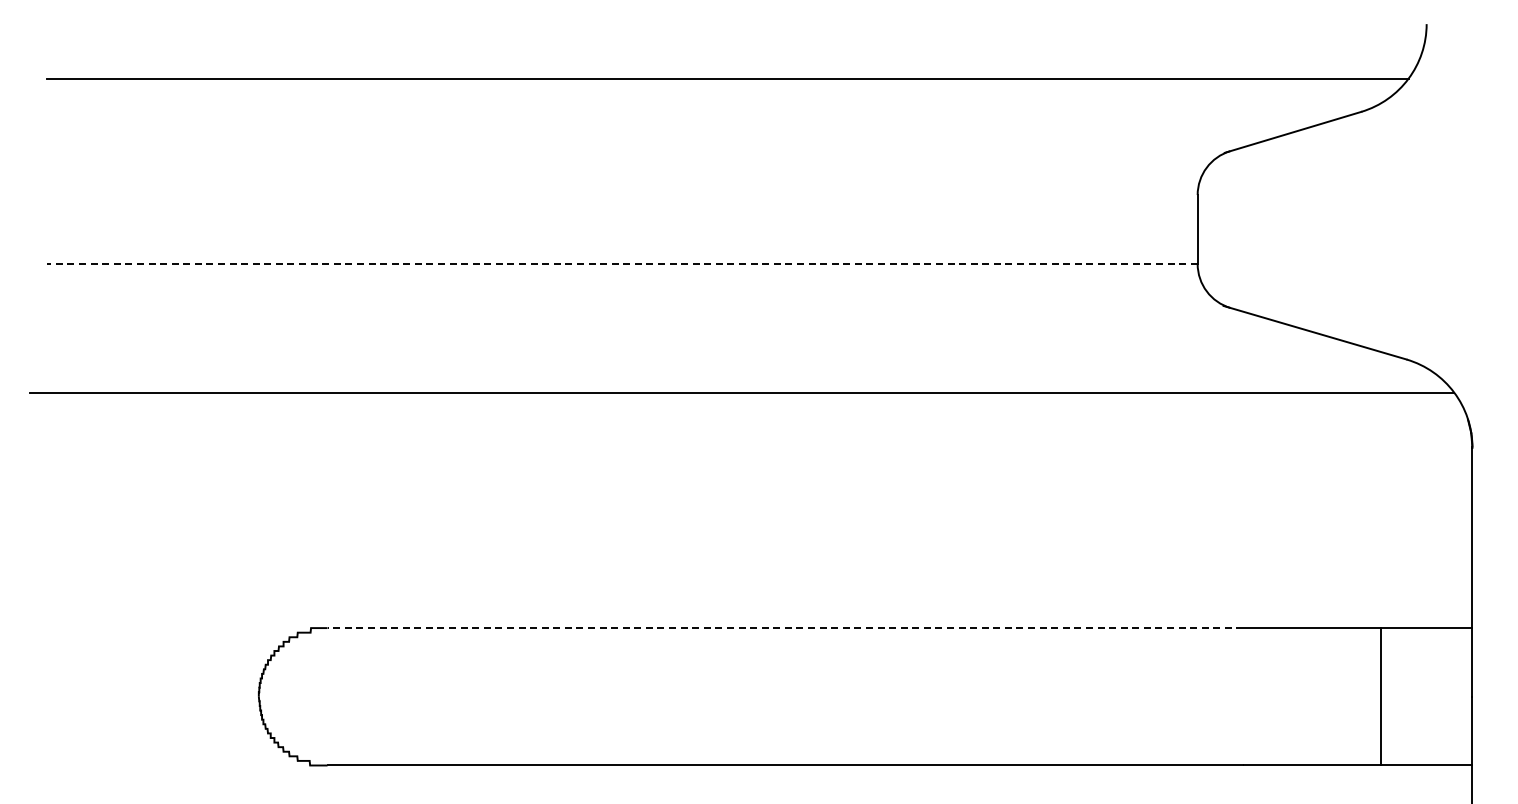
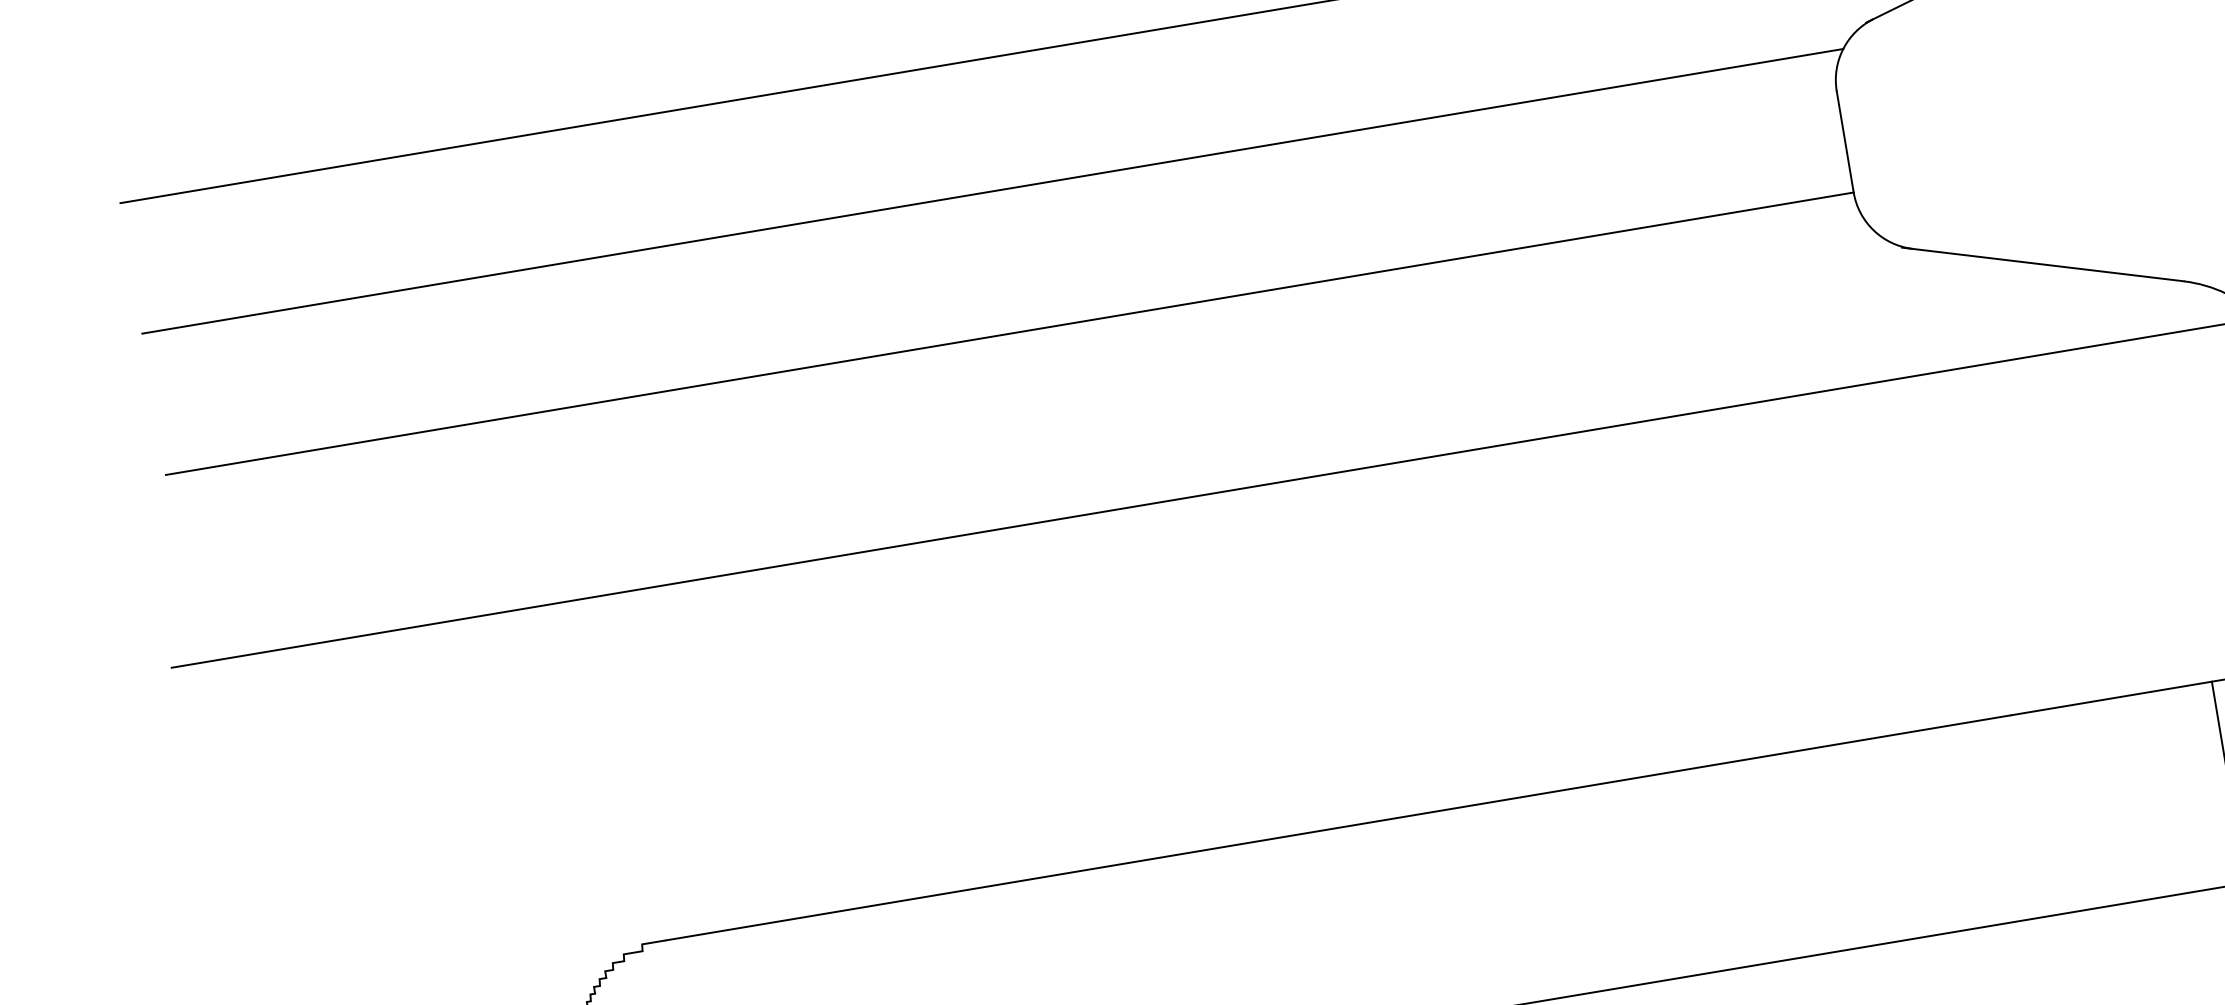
line: (626, 167) -> (991, 191), added
line: (622, 264) -> (1009, 334), dashed -> solid
line: (785, 628) -> (1338, 828), dashed -> solid

